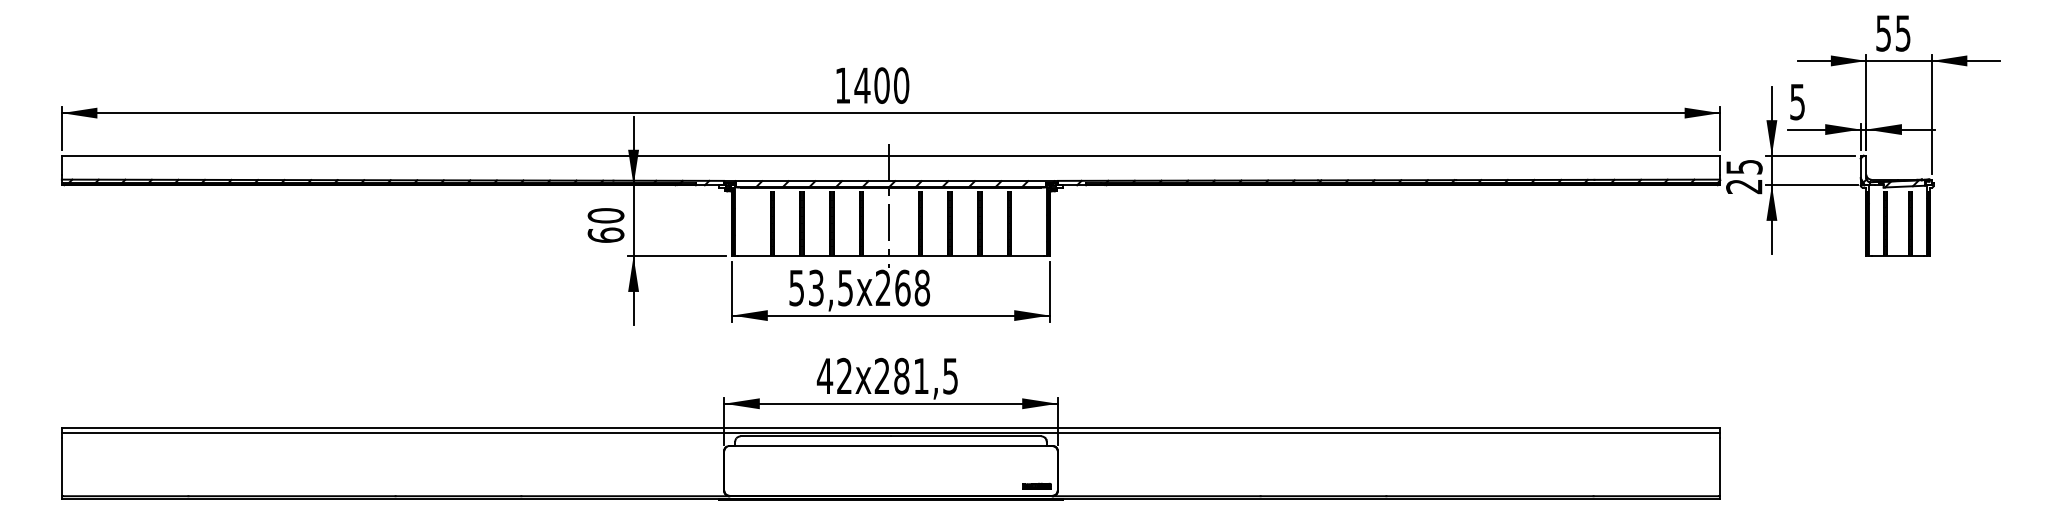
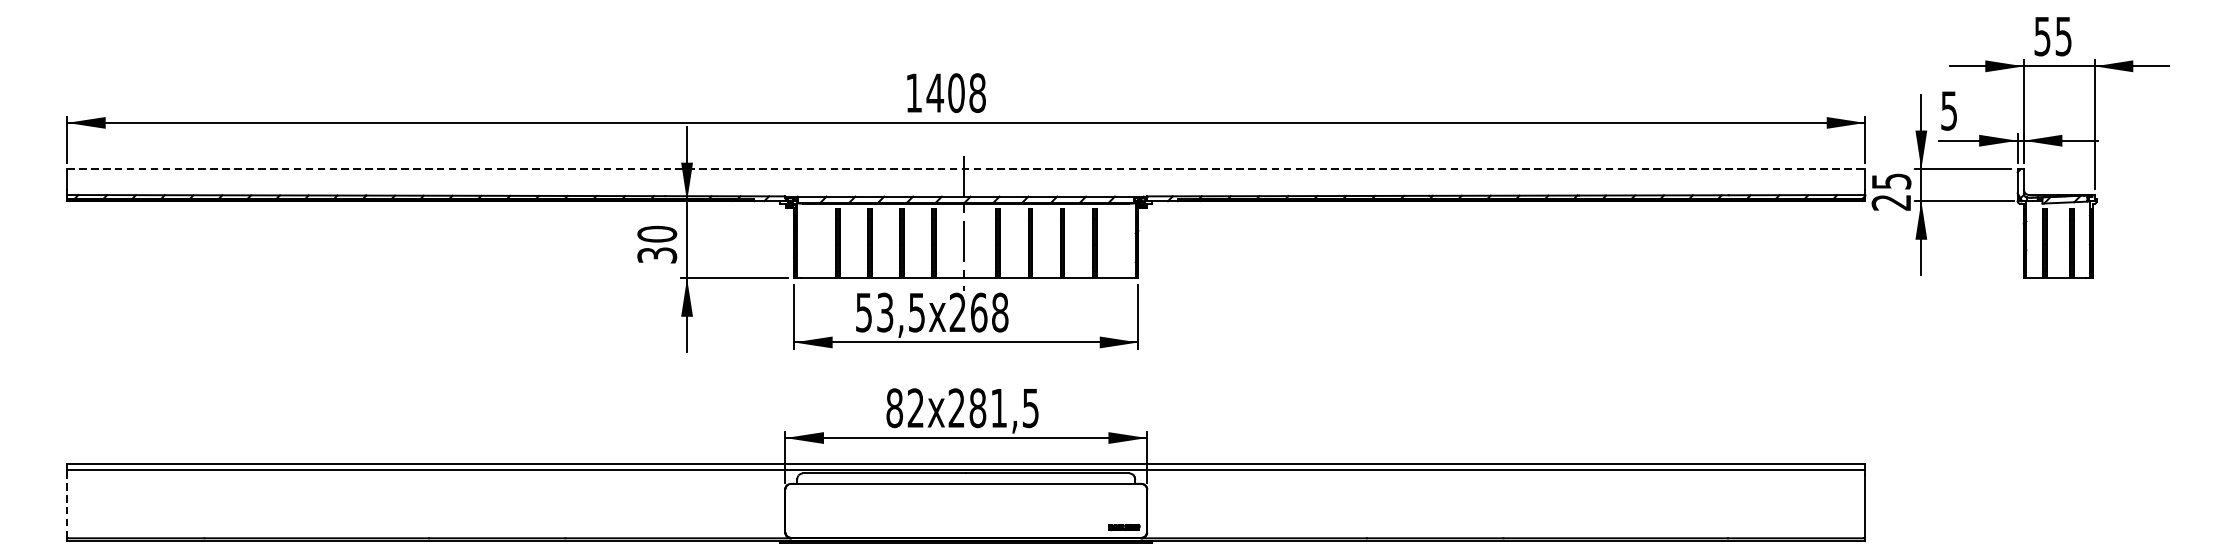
text: (901, 85) -> (977, 92), 1400 -> 1408
line: (891, 155) -> (966, 168), solid -> dashed
text: (605, 234) -> (656, 254), 60 -> 30
text: (824, 375) -> (894, 407), 42x281,5 -> 82x281,5
line: (61, 466) -> (66, 506), solid -> dashed

